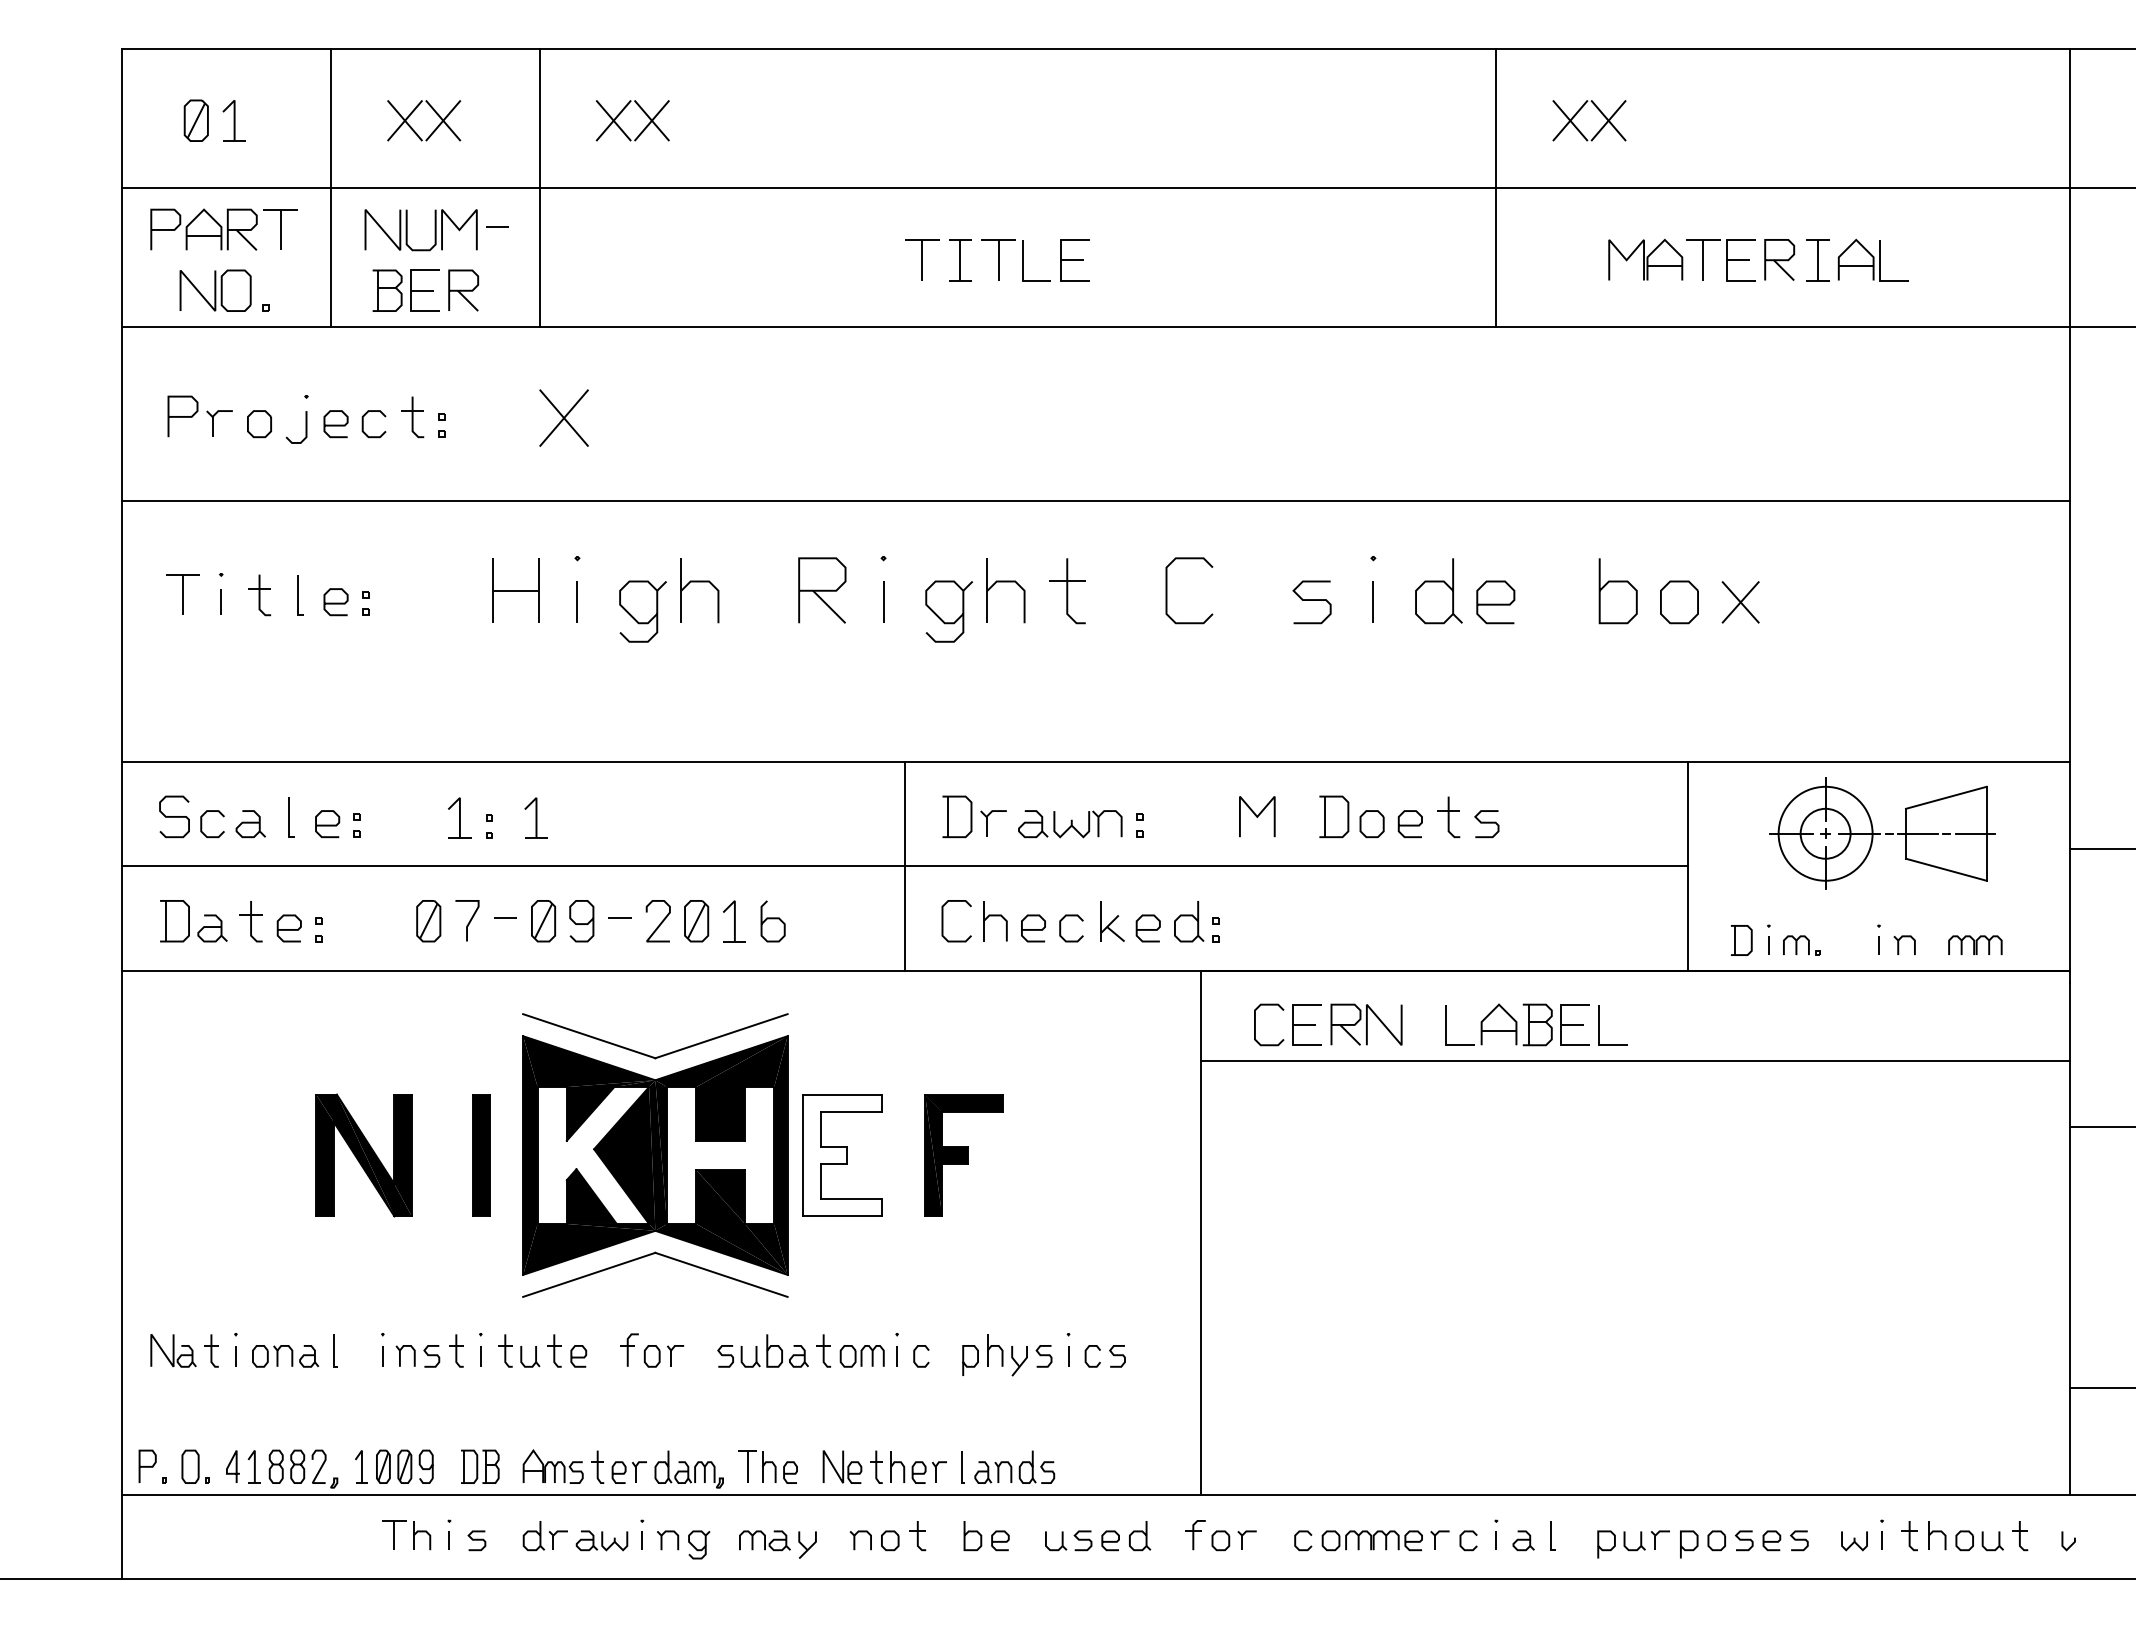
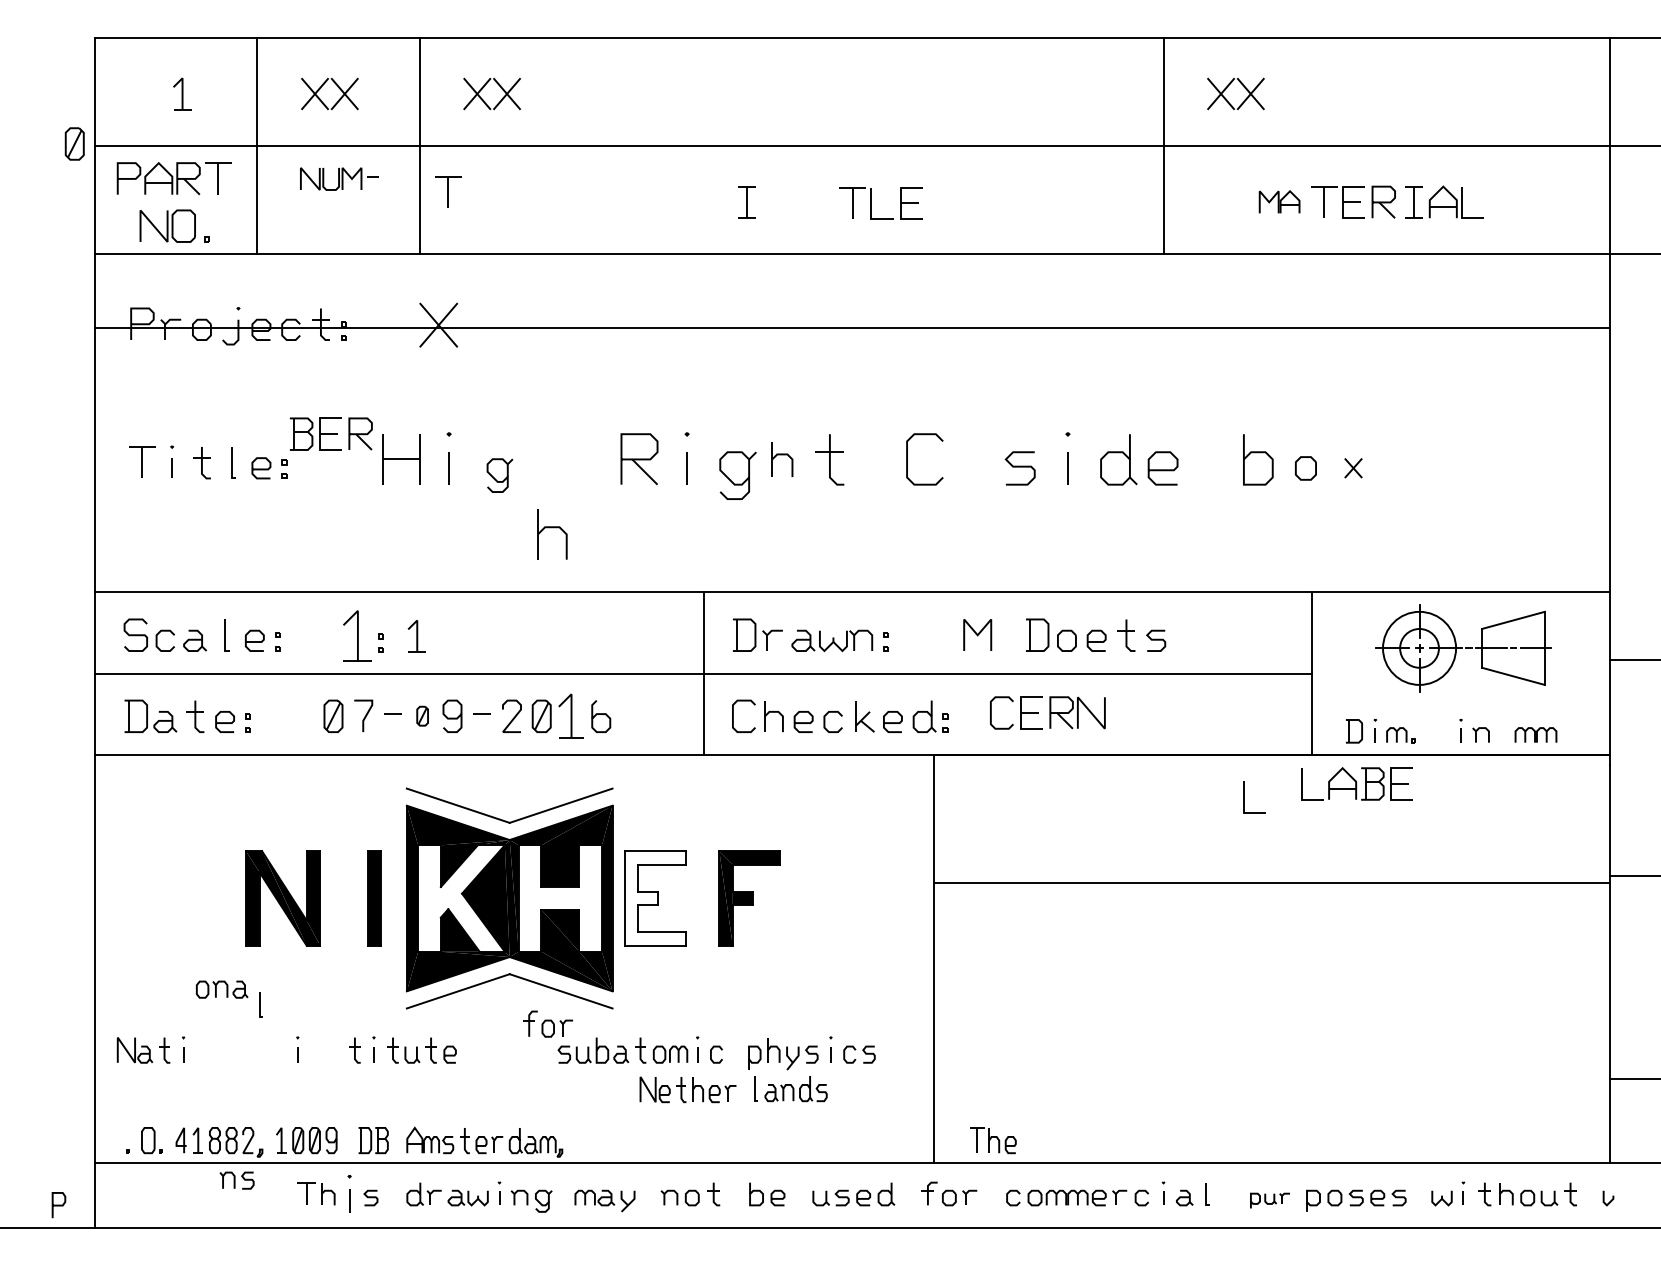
part: (195, 120) -> (74, 143), moved
part: (436, 229) -> (339, 178), size x0.7
part: (922, 259) -> (448, 191), moved
part: (1645, 259) -> (1279, 201), size x0.7
part: (1022, 260) -> (871, 203), moved
part: (424, 289) -> (330, 433), moved
line: (1096, 500) -> (852, 327), moved
part: (700, 590) -> (552, 534), moved
part: (1006, 590) -> (782, 459), size x0.7
part: (1740, 601) -> (1353, 467), size x0.6
part: (1678, 602) -> (1305, 468), size x0.7
part: (642, 611) -> (499, 475), size x0.7
part: (459, 818) -> (357, 636), size x1.6
part: (543, 920) -> (422, 715), size x0.6
part: (734, 921) -> (571, 716), size x1.4
part: (1327, 1024) -> (1047, 712), moved
part: (1516, 1024) -> (1356, 783), moved
line: (1635, 1060) -> (1271, 882), moved
part: (651, 1349) -> (547, 1023), moved
line: (334, 1350) -> (260, 1004), moved
part: (285, 1356) -> (222, 989), moved
part: (417, 1356) -> (236, 1180), moved
curve: (147, 1466) -> (58, 1205), moved
part: (768, 1466) -> (993, 1140), moved
part: (884, 1466) -> (687, 1089), moved
part: (1007, 1468) -> (790, 1089), moved
part: (449, 1533) -> (349, 1192), size x1.6
part: (1632, 1543) -> (1269, 1200), size x0.7

